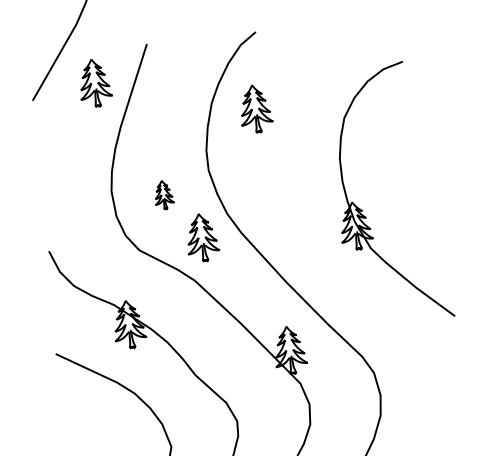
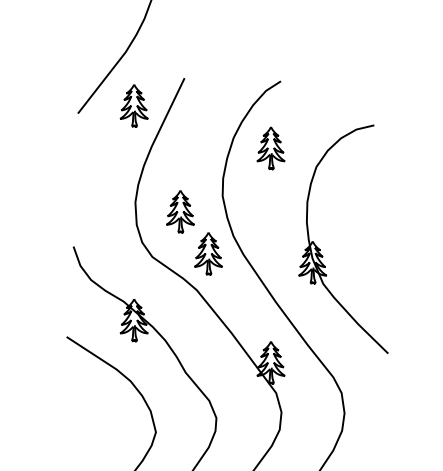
part: (163, 194) -> (180, 211), size x1.67
part: (362, 209) -> (320, 249), moved

